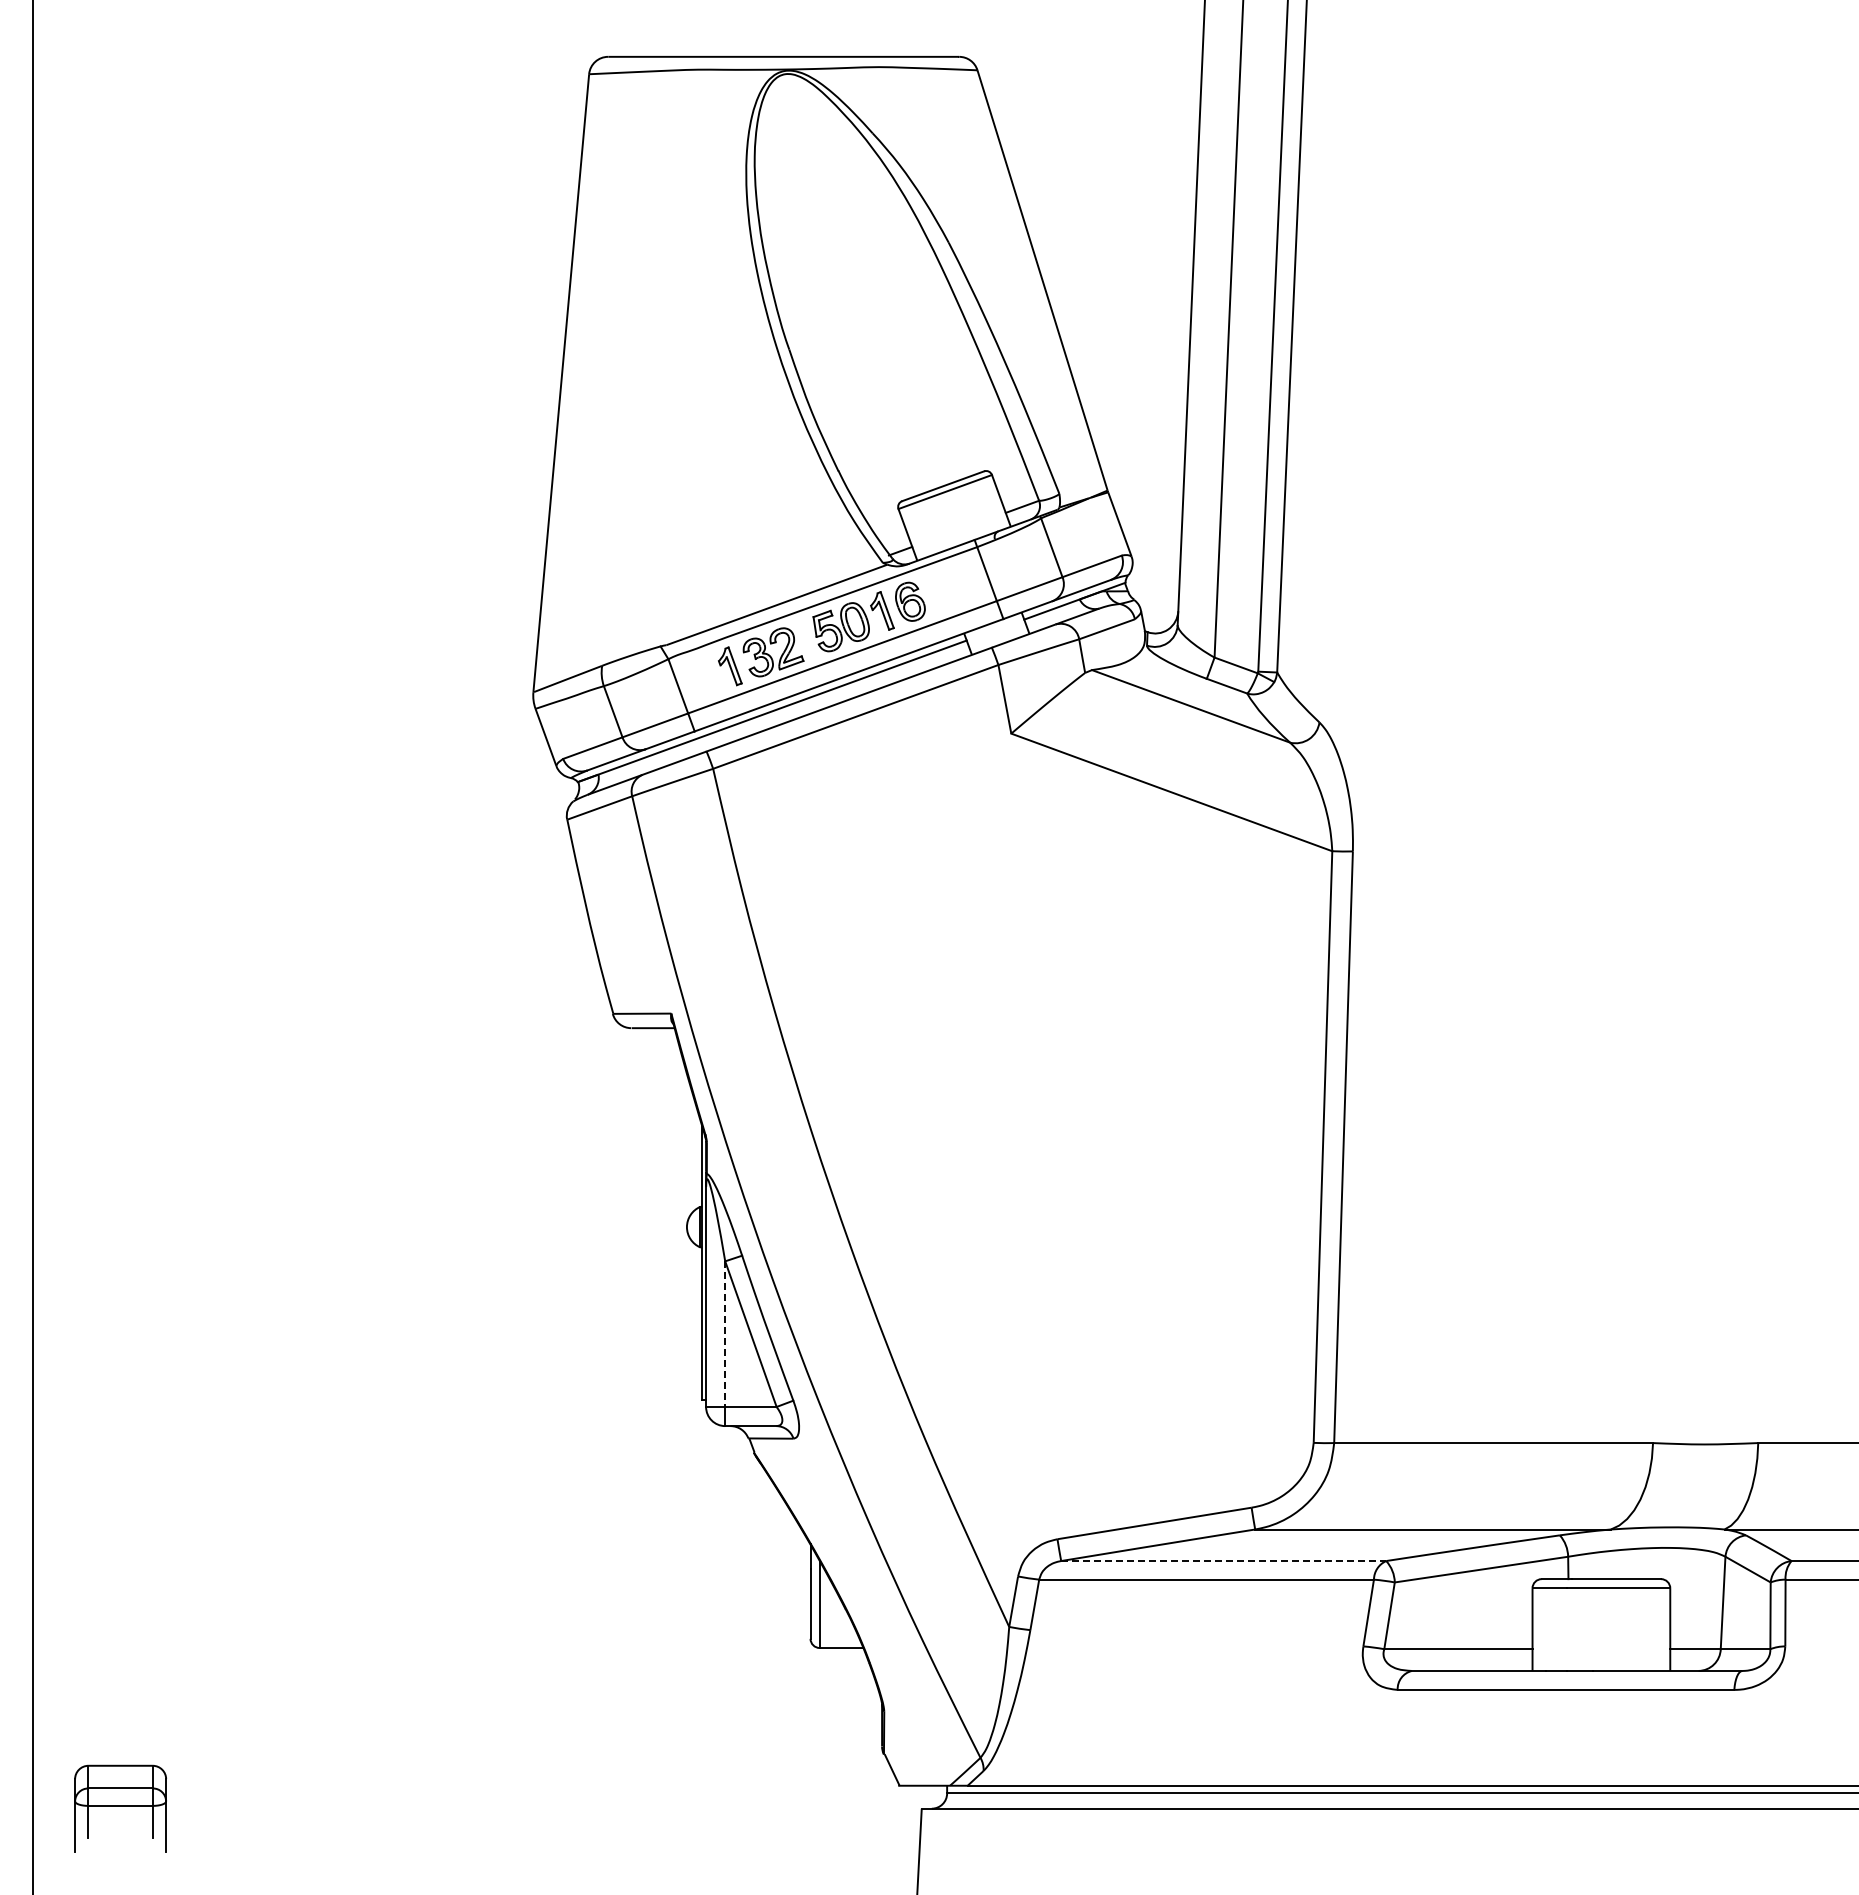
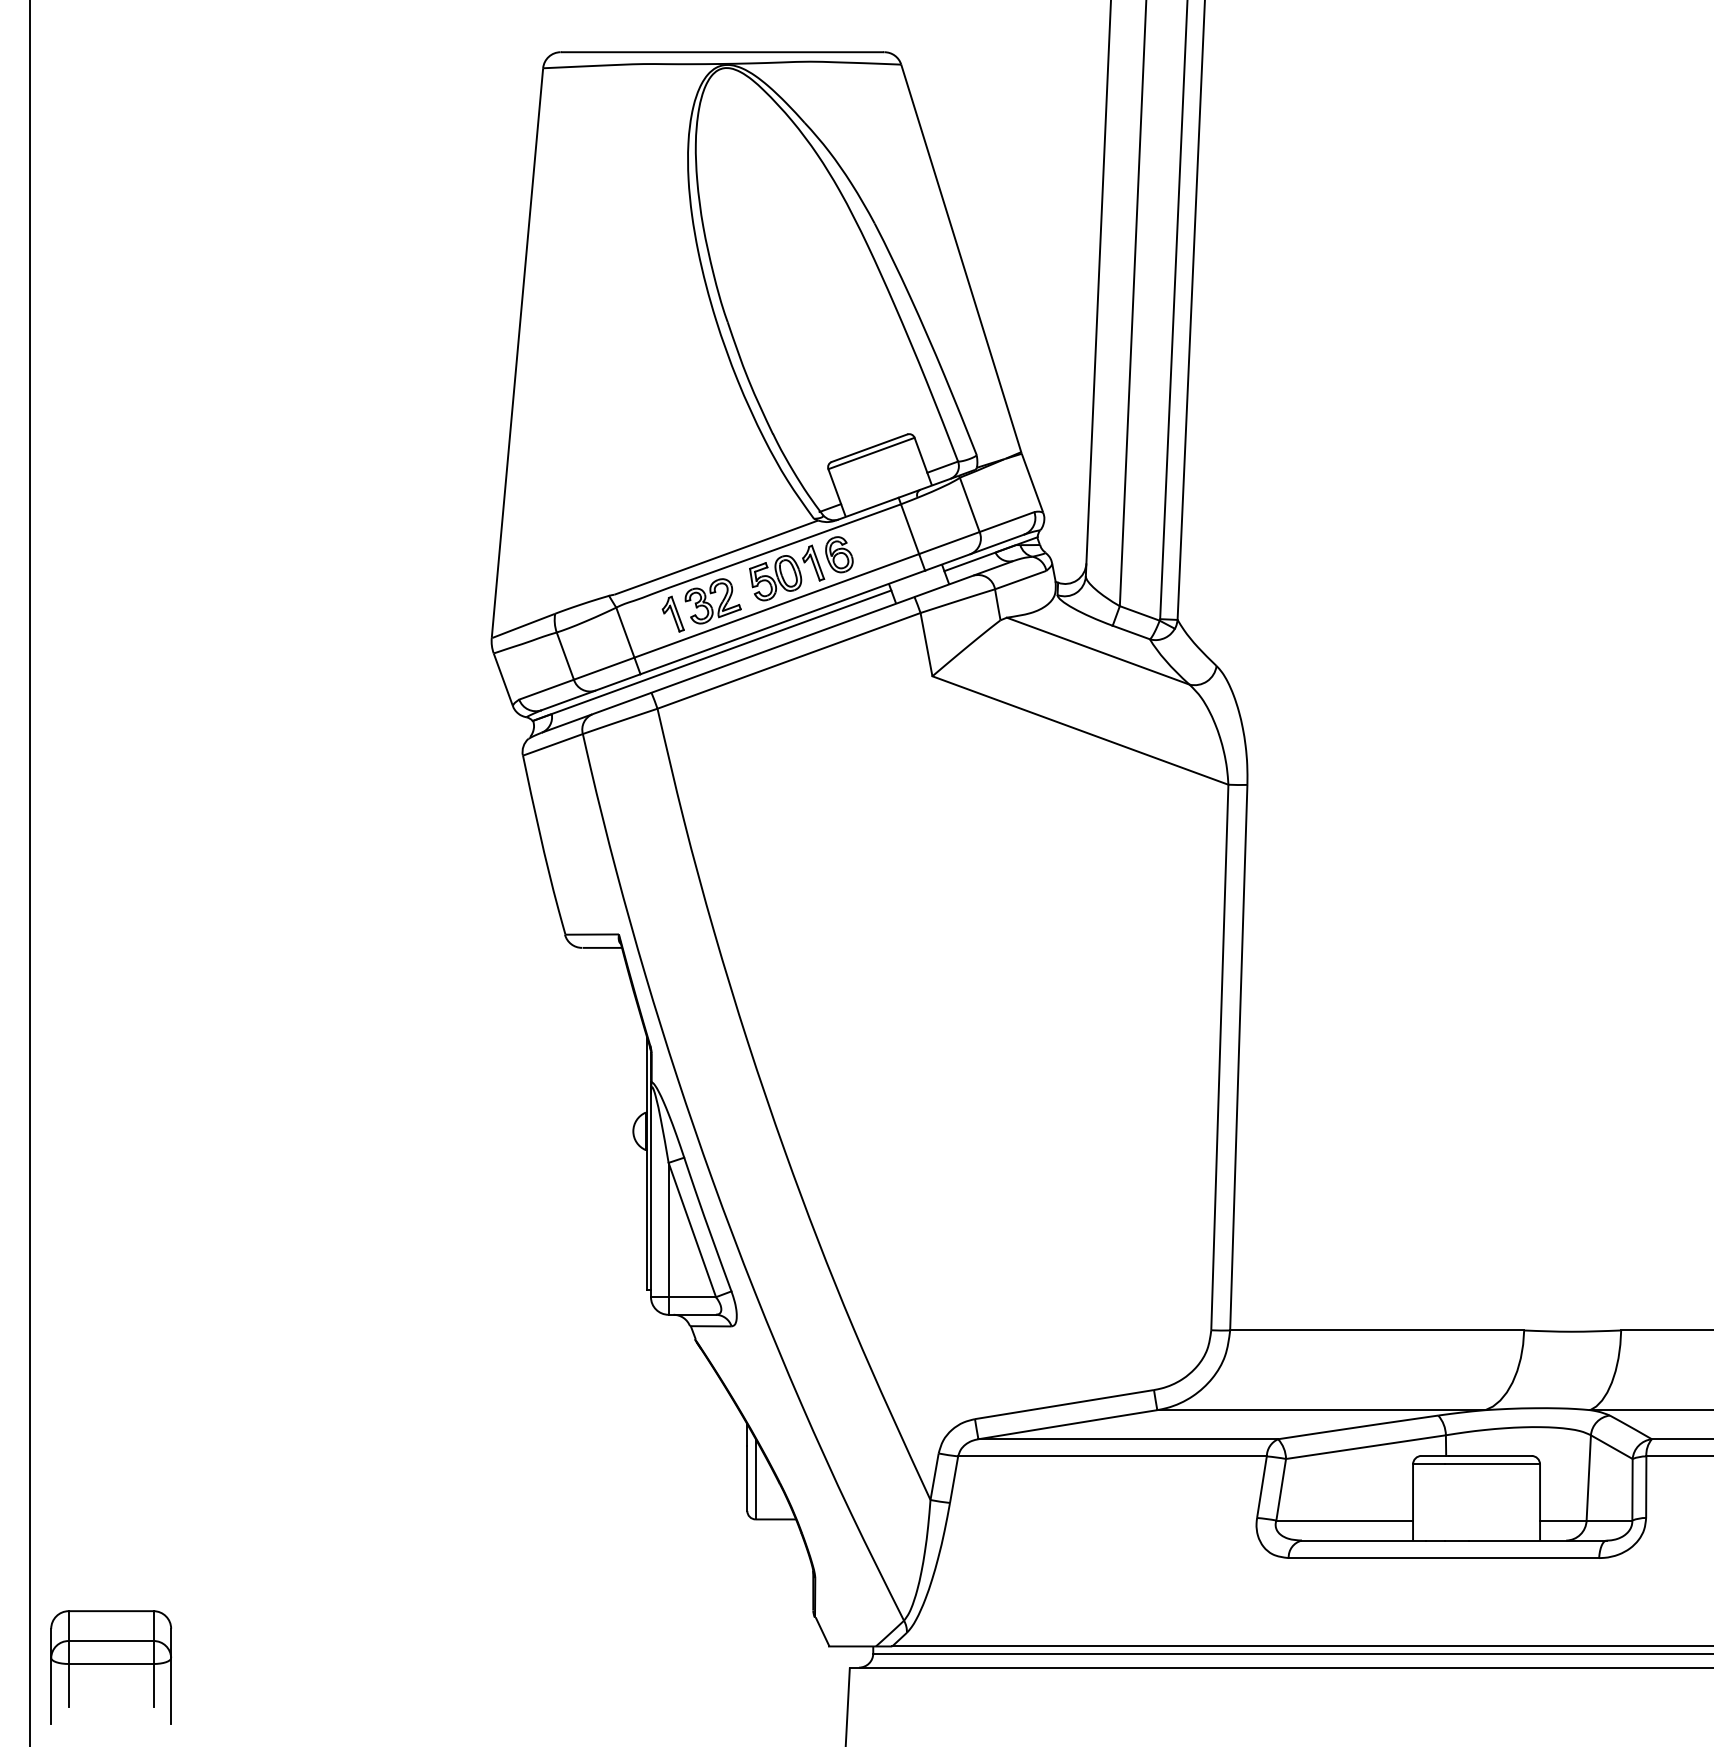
line: (725, 1334) -> (668, 1230), dashed -> solid
line: (1223, 1561) -> (1128, 1439), dashed -> solid
part: (120, 1808) -> (111, 1667), size x1.43

